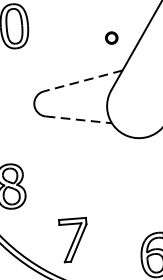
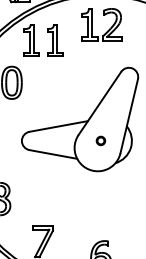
part: (111, 37) -> (100, 140), moved
line: (82, 81) -> (58, 126), dashed -> solid
line: (79, 119) -> (53, 154), dashed -> solid

